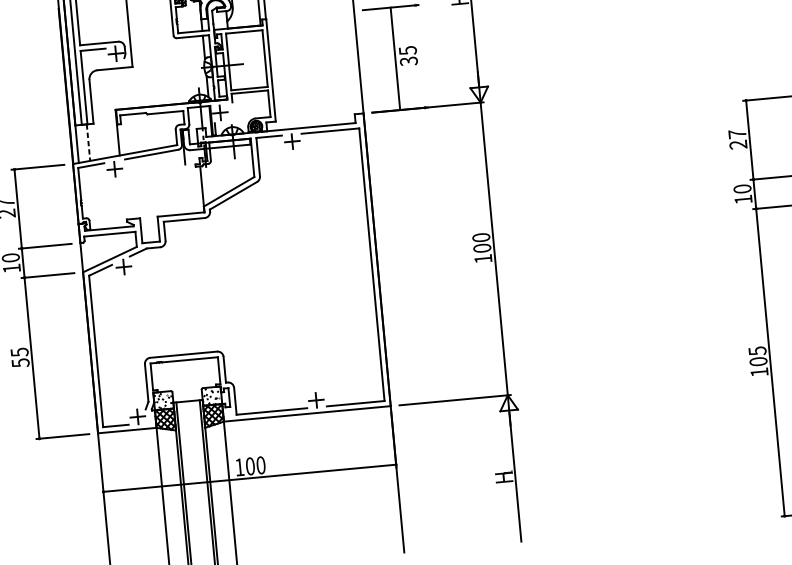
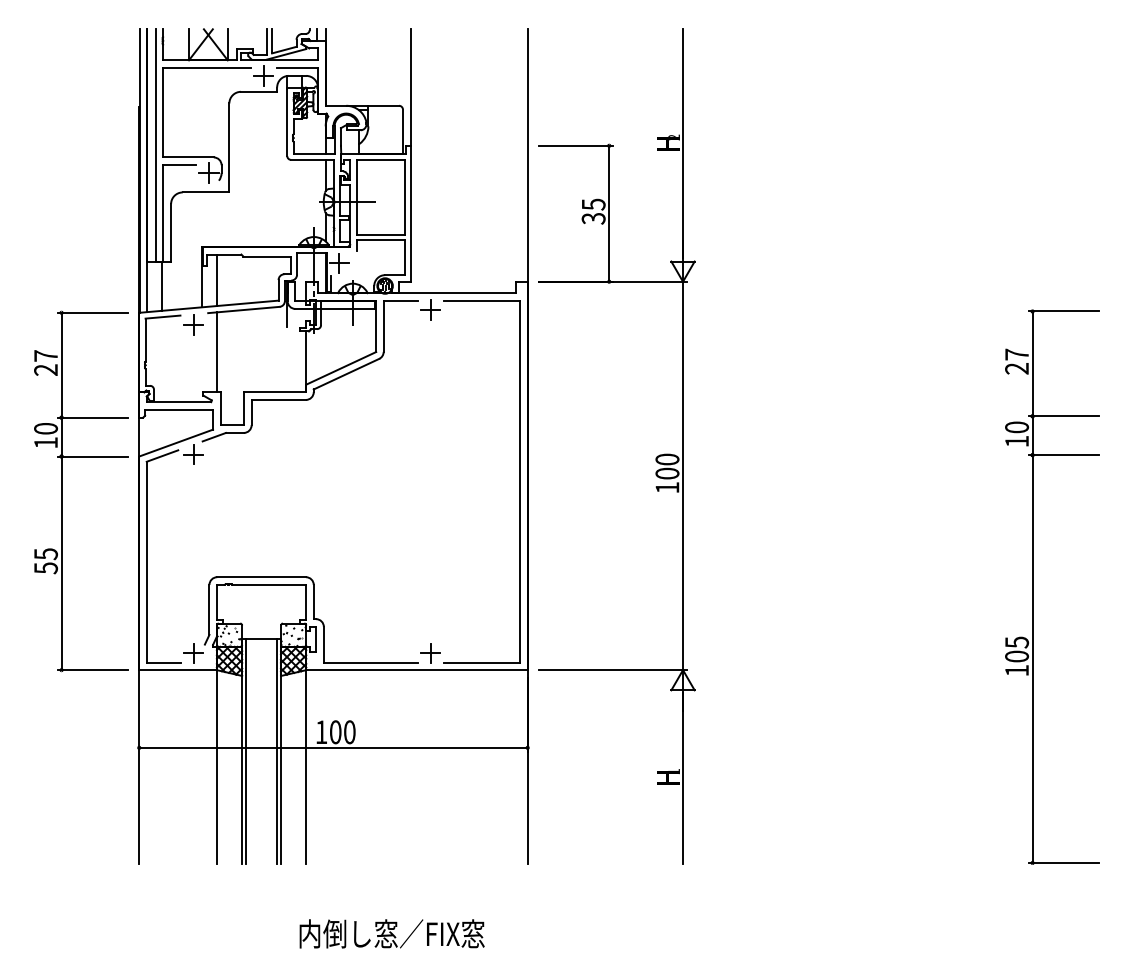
line: (395, 58) -> (609, 213), moved
line: (129, 134) -> (216, 280), added
line: (88, 143) -> (162, 287), dashed -> solid
line: (134, 188) -> (216, 352), added

